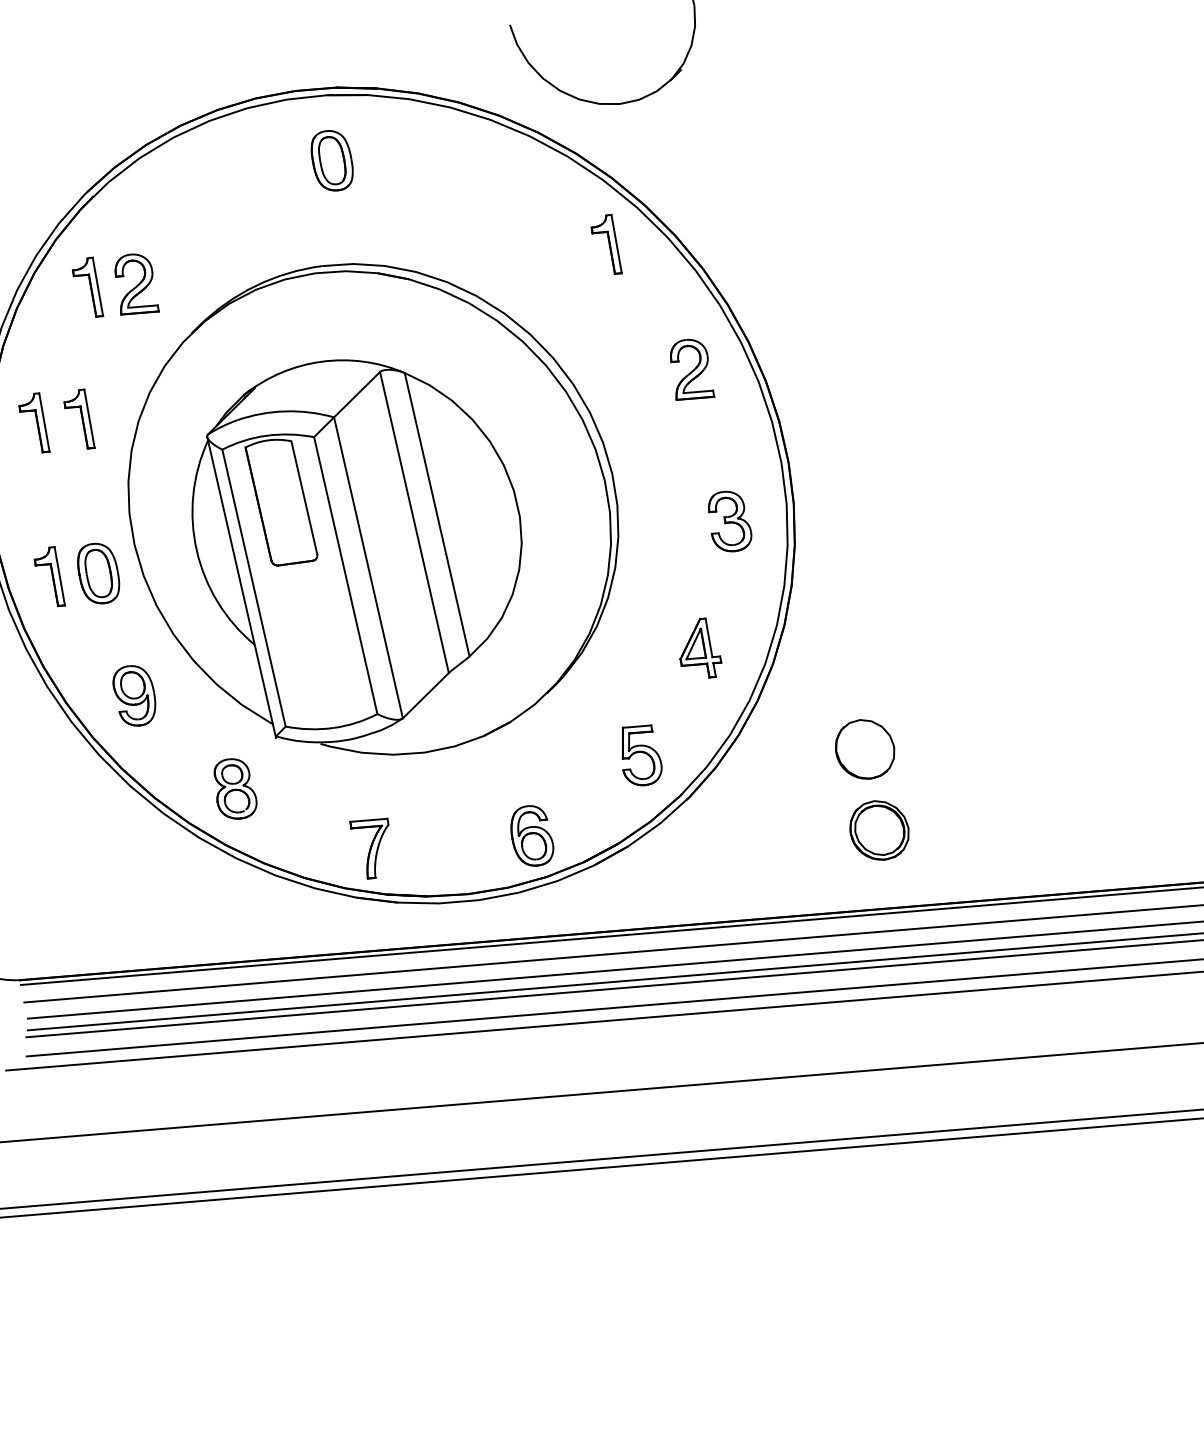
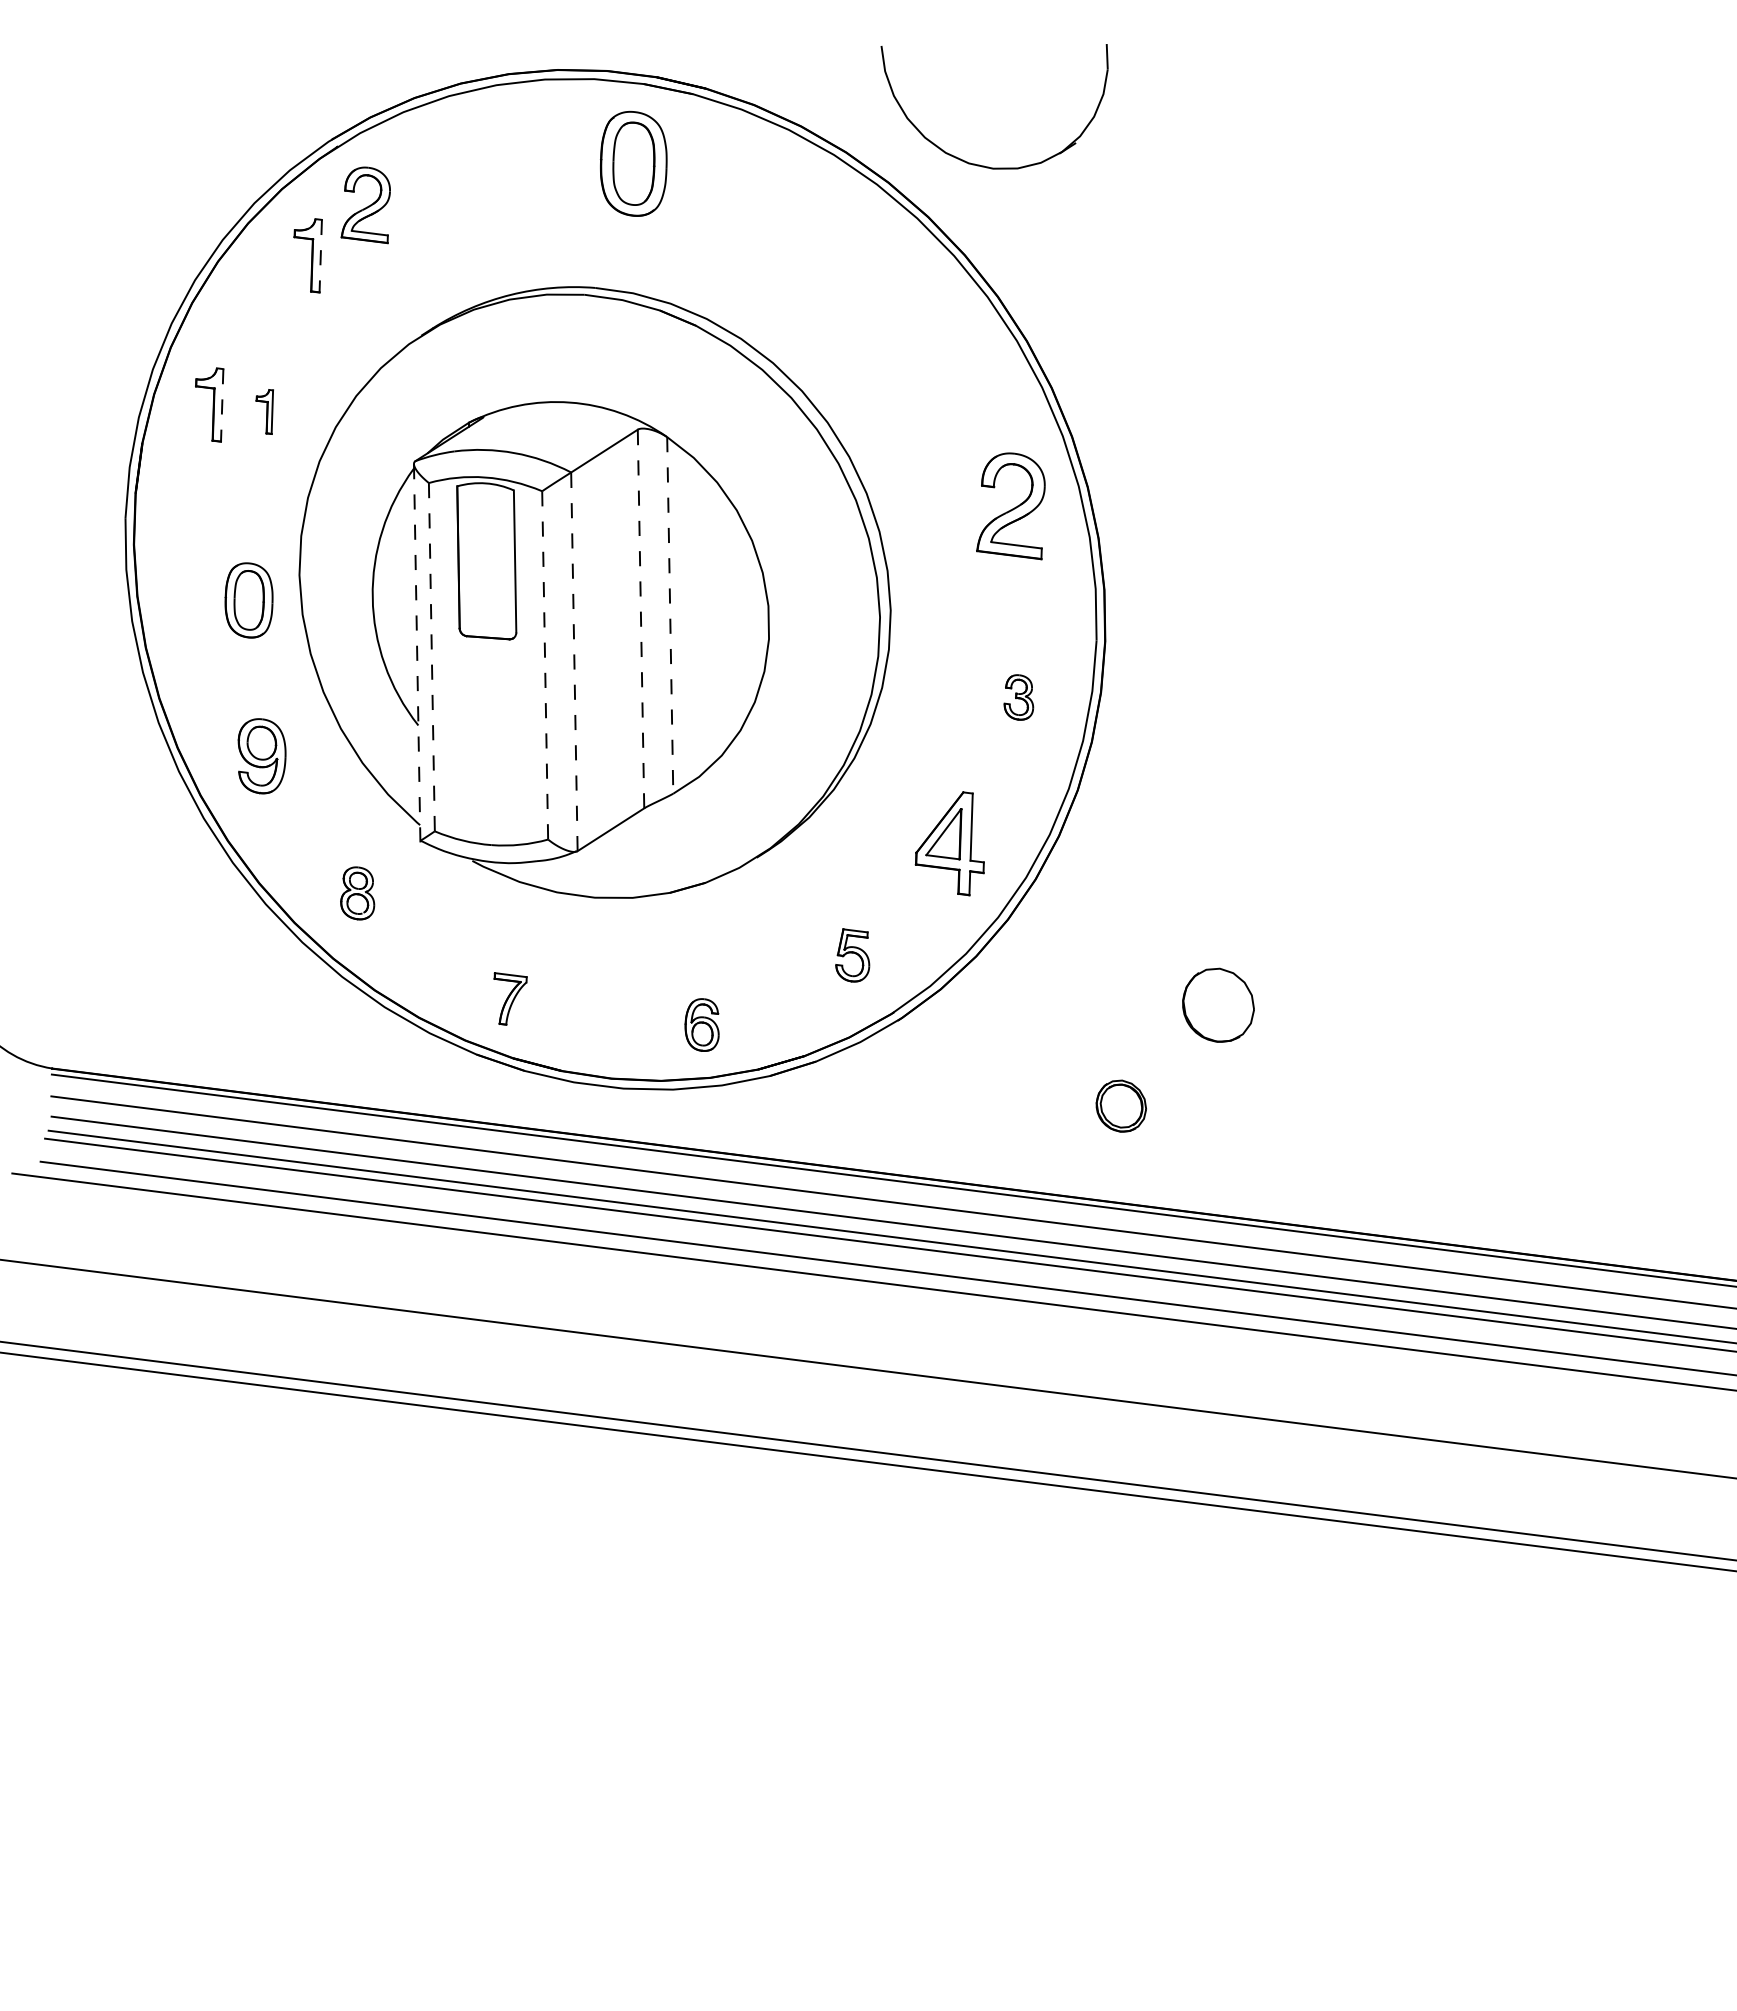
part: (332, 161) -> (633, 164), size x1.4
part: (606, 245) -> (941, 335), removed
part: (134, 285) -> (365, 205), moved
line: (97, 287) -> (320, 256), solid -> dashed
part: (690, 369) -> (1010, 505), size x1.4
part: (79, 420) -> (264, 411), size x0.6
line: (44, 422) -> (222, 405), solid -> dashed
line: (437, 514) -> (670, 615), solid -> dashed
part: (728, 521) -> (1018, 697), size x0.6
line: (414, 522) -> (641, 618), solid -> dashed
line: (368, 567) -> (574, 661), solid -> dashed
line: (346, 575) -> (545, 665), solid -> dashed
part: (49, 578) -> (188, 593), removed
line: (241, 587) -> (417, 653), solid -> dashed
line: (253, 588) -> (431, 657), solid -> dashed
part: (698, 649) -> (949, 843), size x1.4
part: (864, 748) -> (1218, 1004), moved
part: (639, 755) -> (852, 955), size x0.7
part: (234, 789) -> (357, 893), size x0.7
part: (879, 829) -> (1121, 1105), size x0.7
part: (530, 835) -> (701, 1024), size x0.7
part: (374, 847) -> (510, 998), size x0.7

